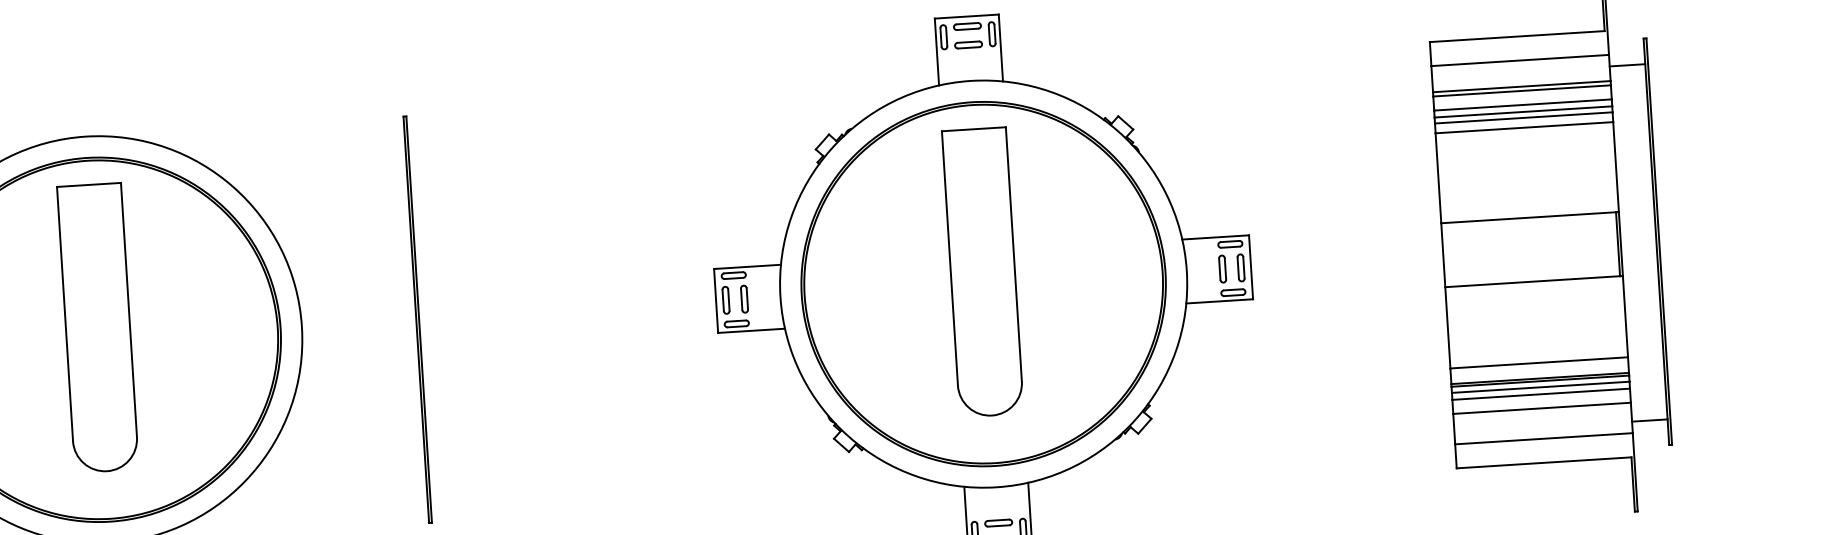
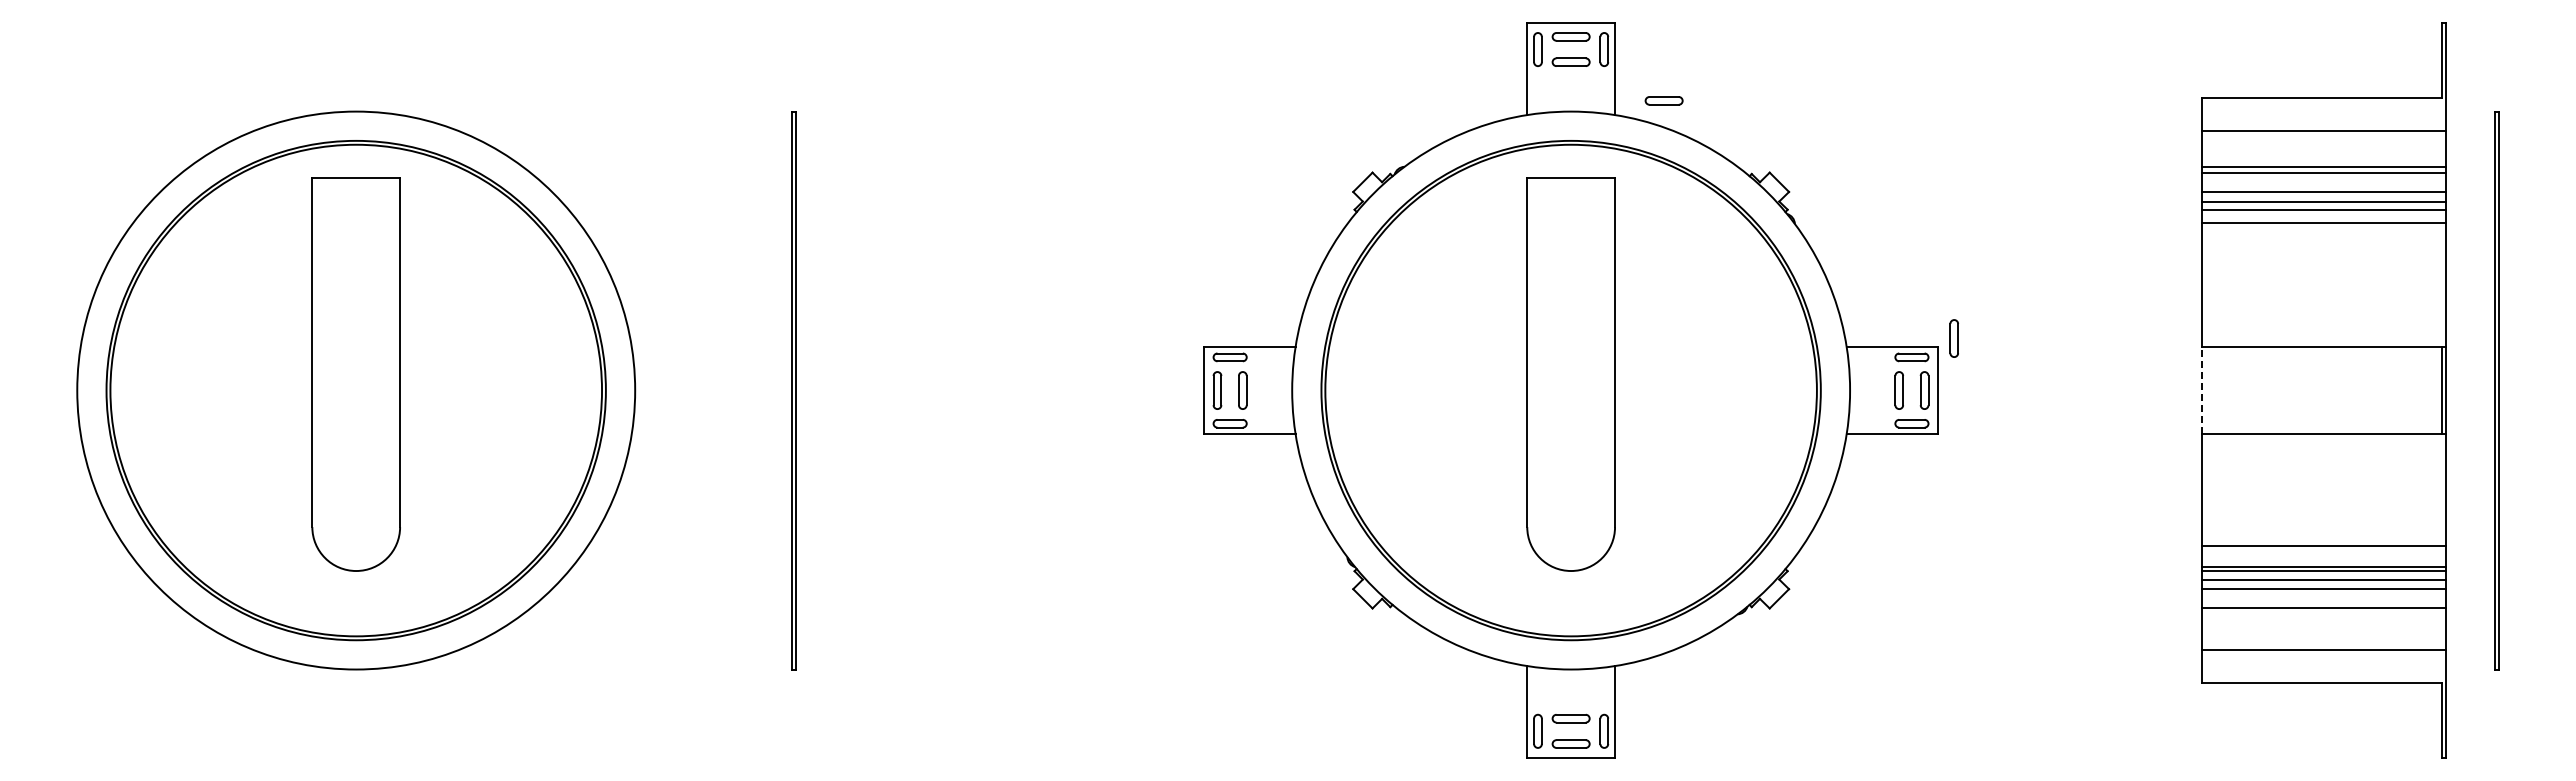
line: (1627, 65) -> (2470, 146), removed
part: (1037, 68) -> (1663, 100), added
part: (1259, 228) -> (1953, 338), added
line: (1443, 255) -> (2202, 390), solid -> dashed
line: (1649, 420) -> (2470, 634), removed

